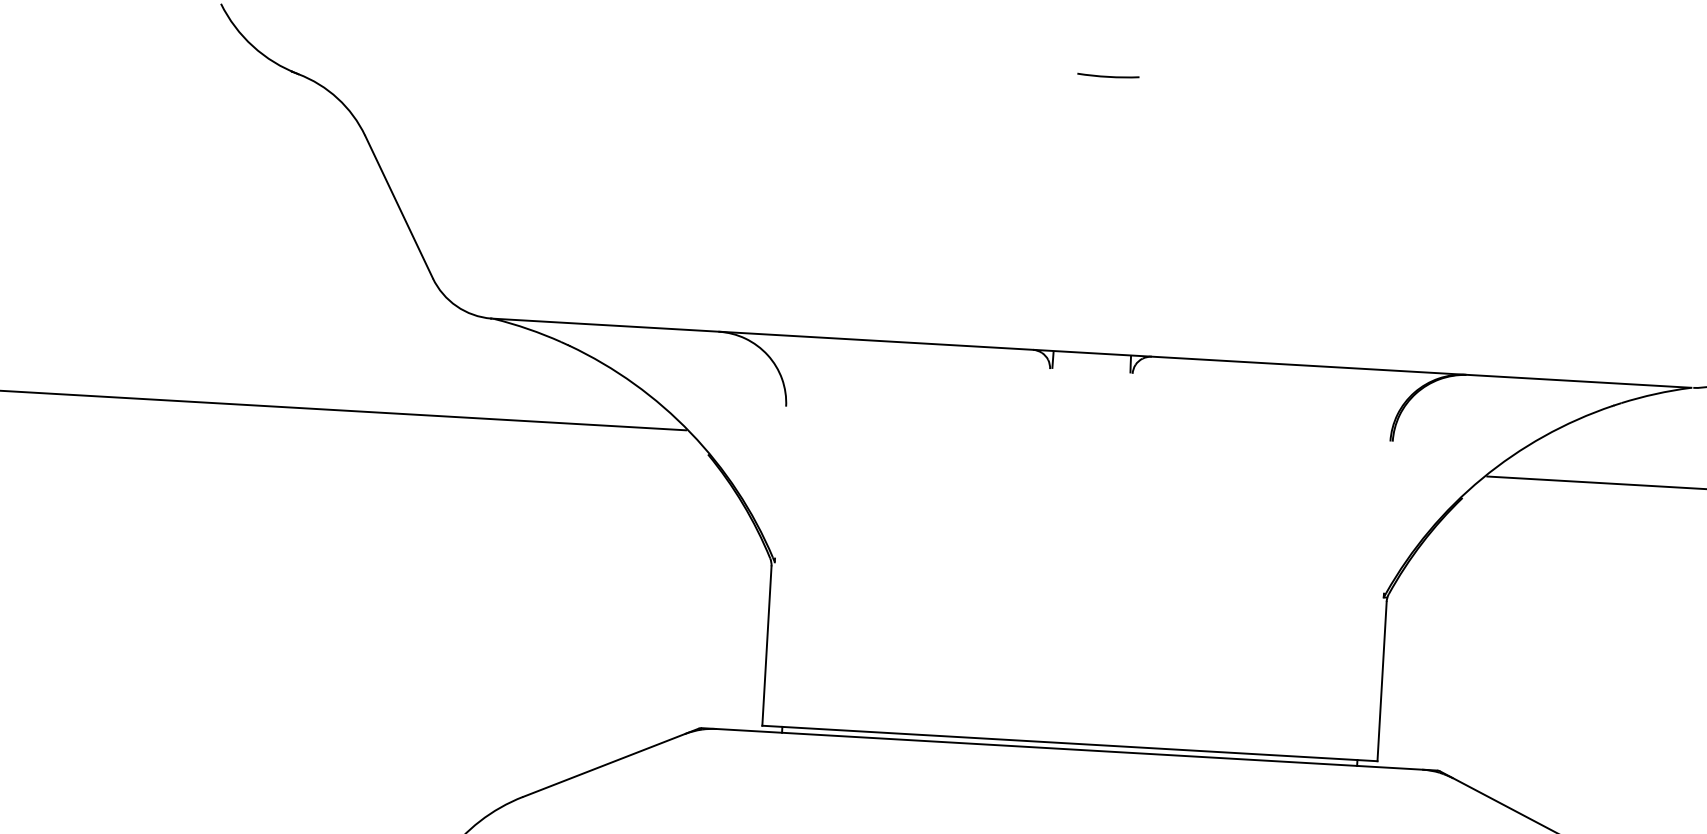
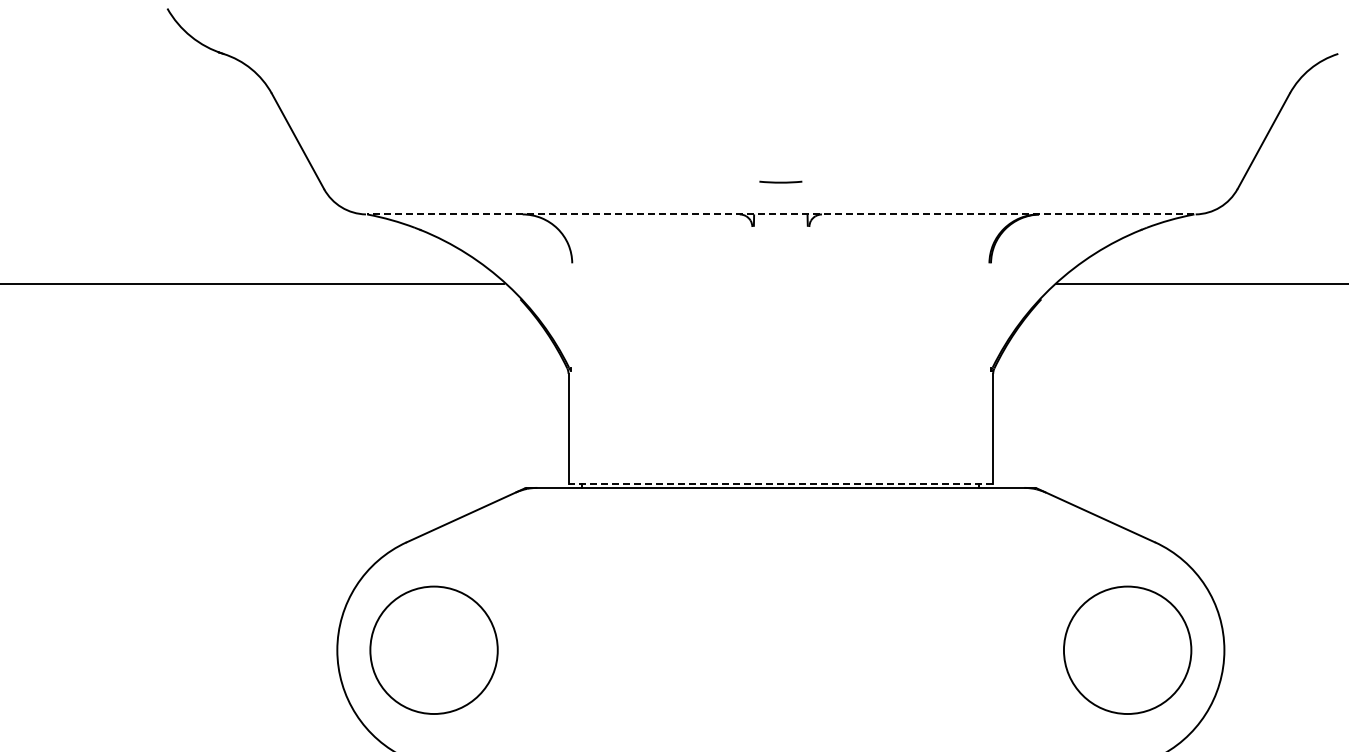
line: (1107, 75) -> (780, 181), moved
line: (1091, 353) -> (780, 214), solid -> dashed
line: (1069, 742) -> (780, 483), solid -> dashed

